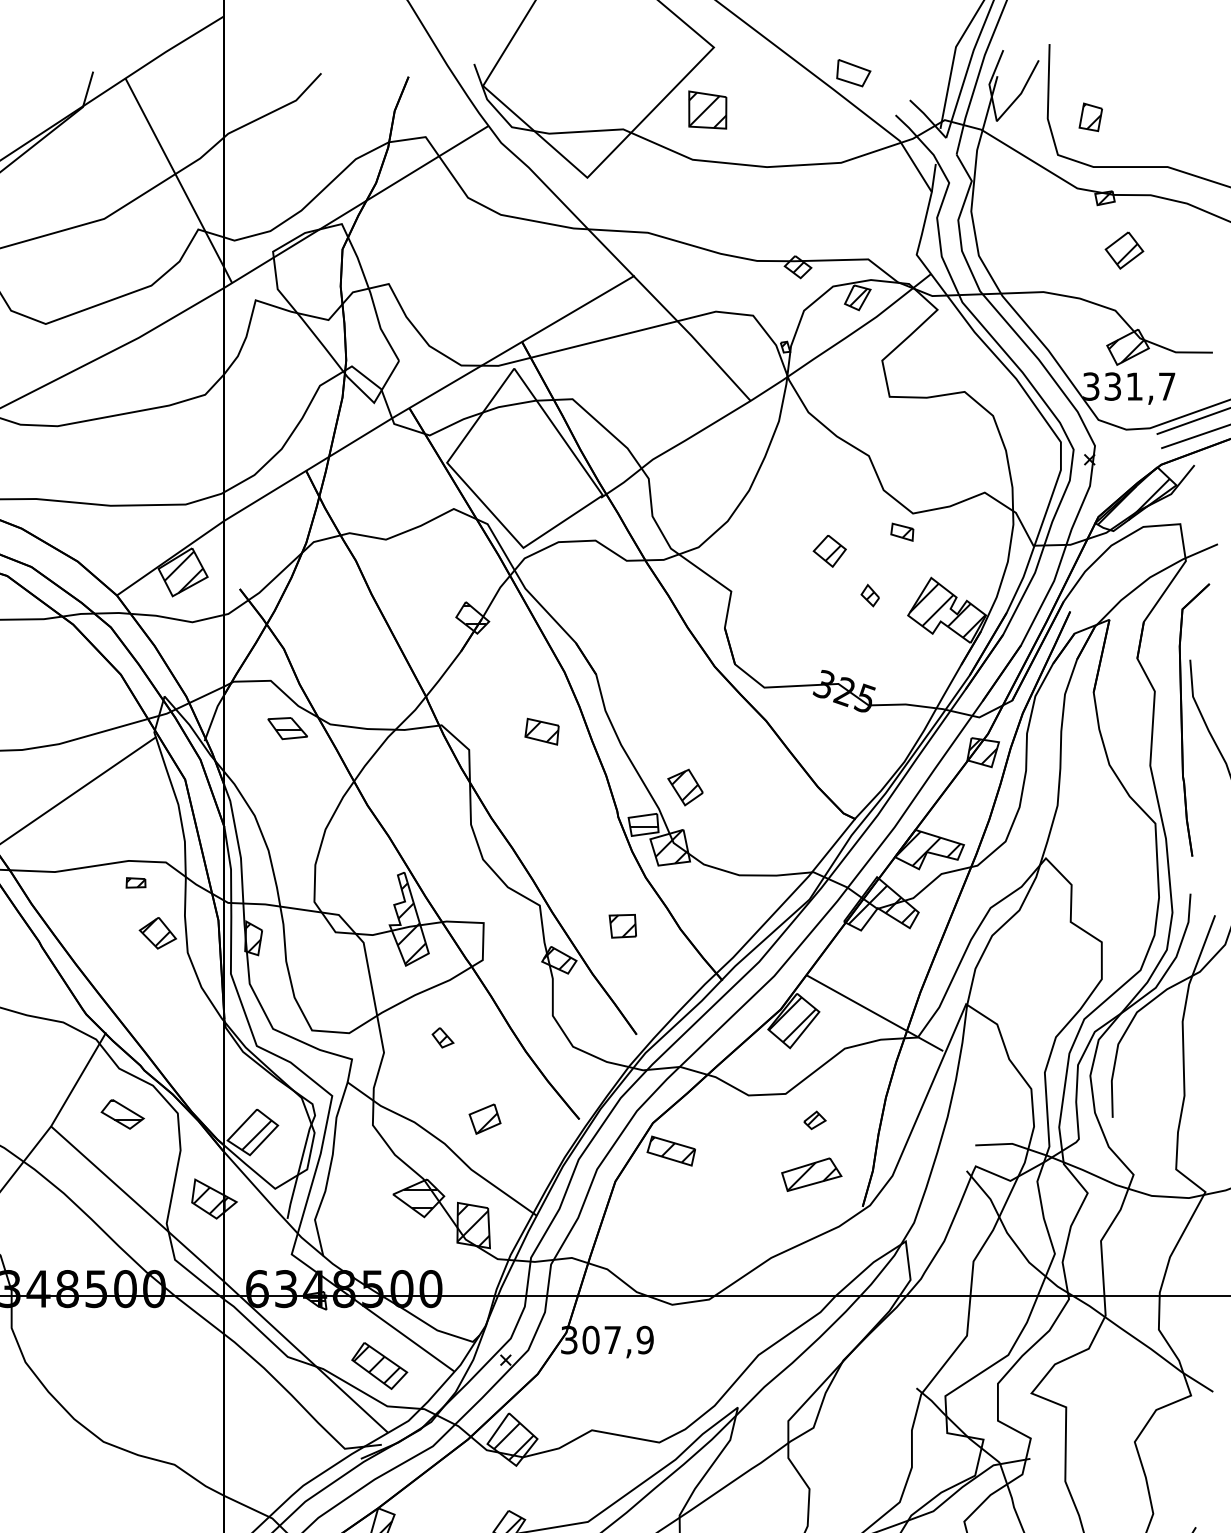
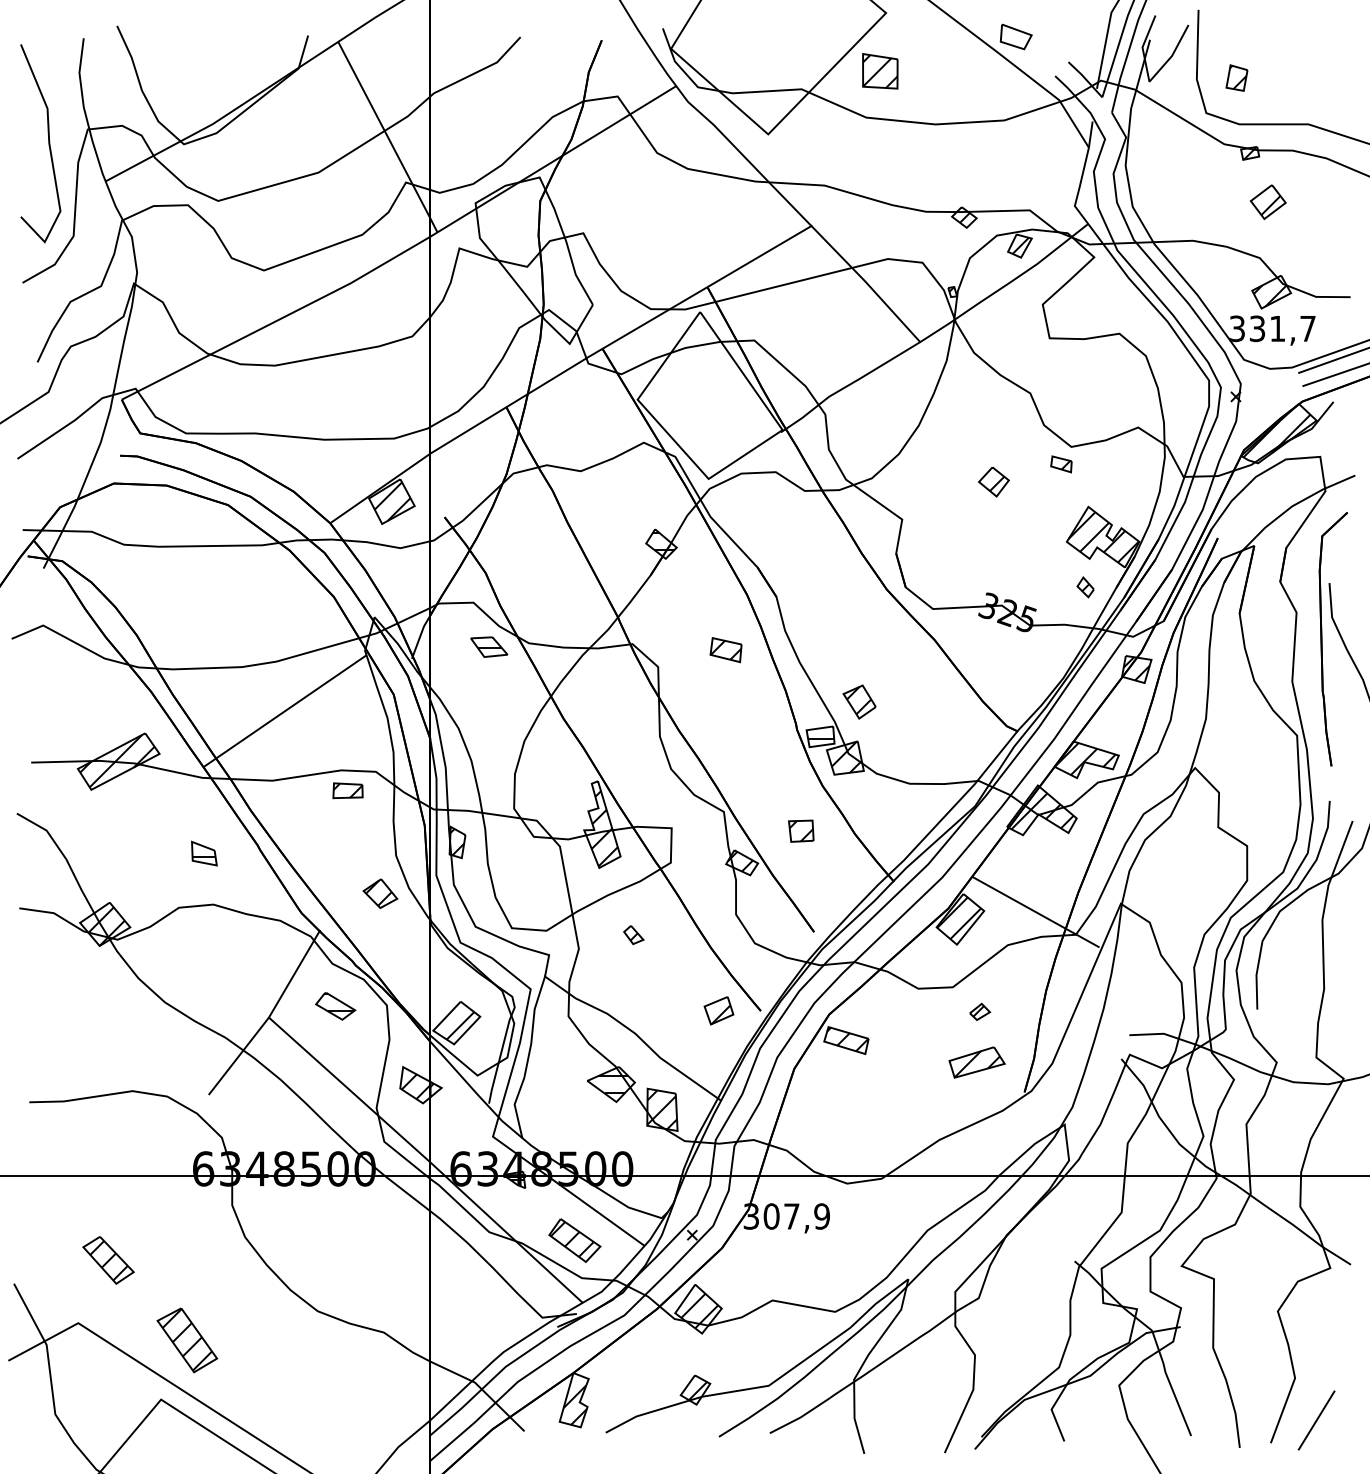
part: (870, 595) -> (1085, 587), moved
part: (135, 882) -> (347, 790), size x1.67
part: (158, 933) -> (380, 893), moved
part: (484, 1118) -> (718, 1010), moved

